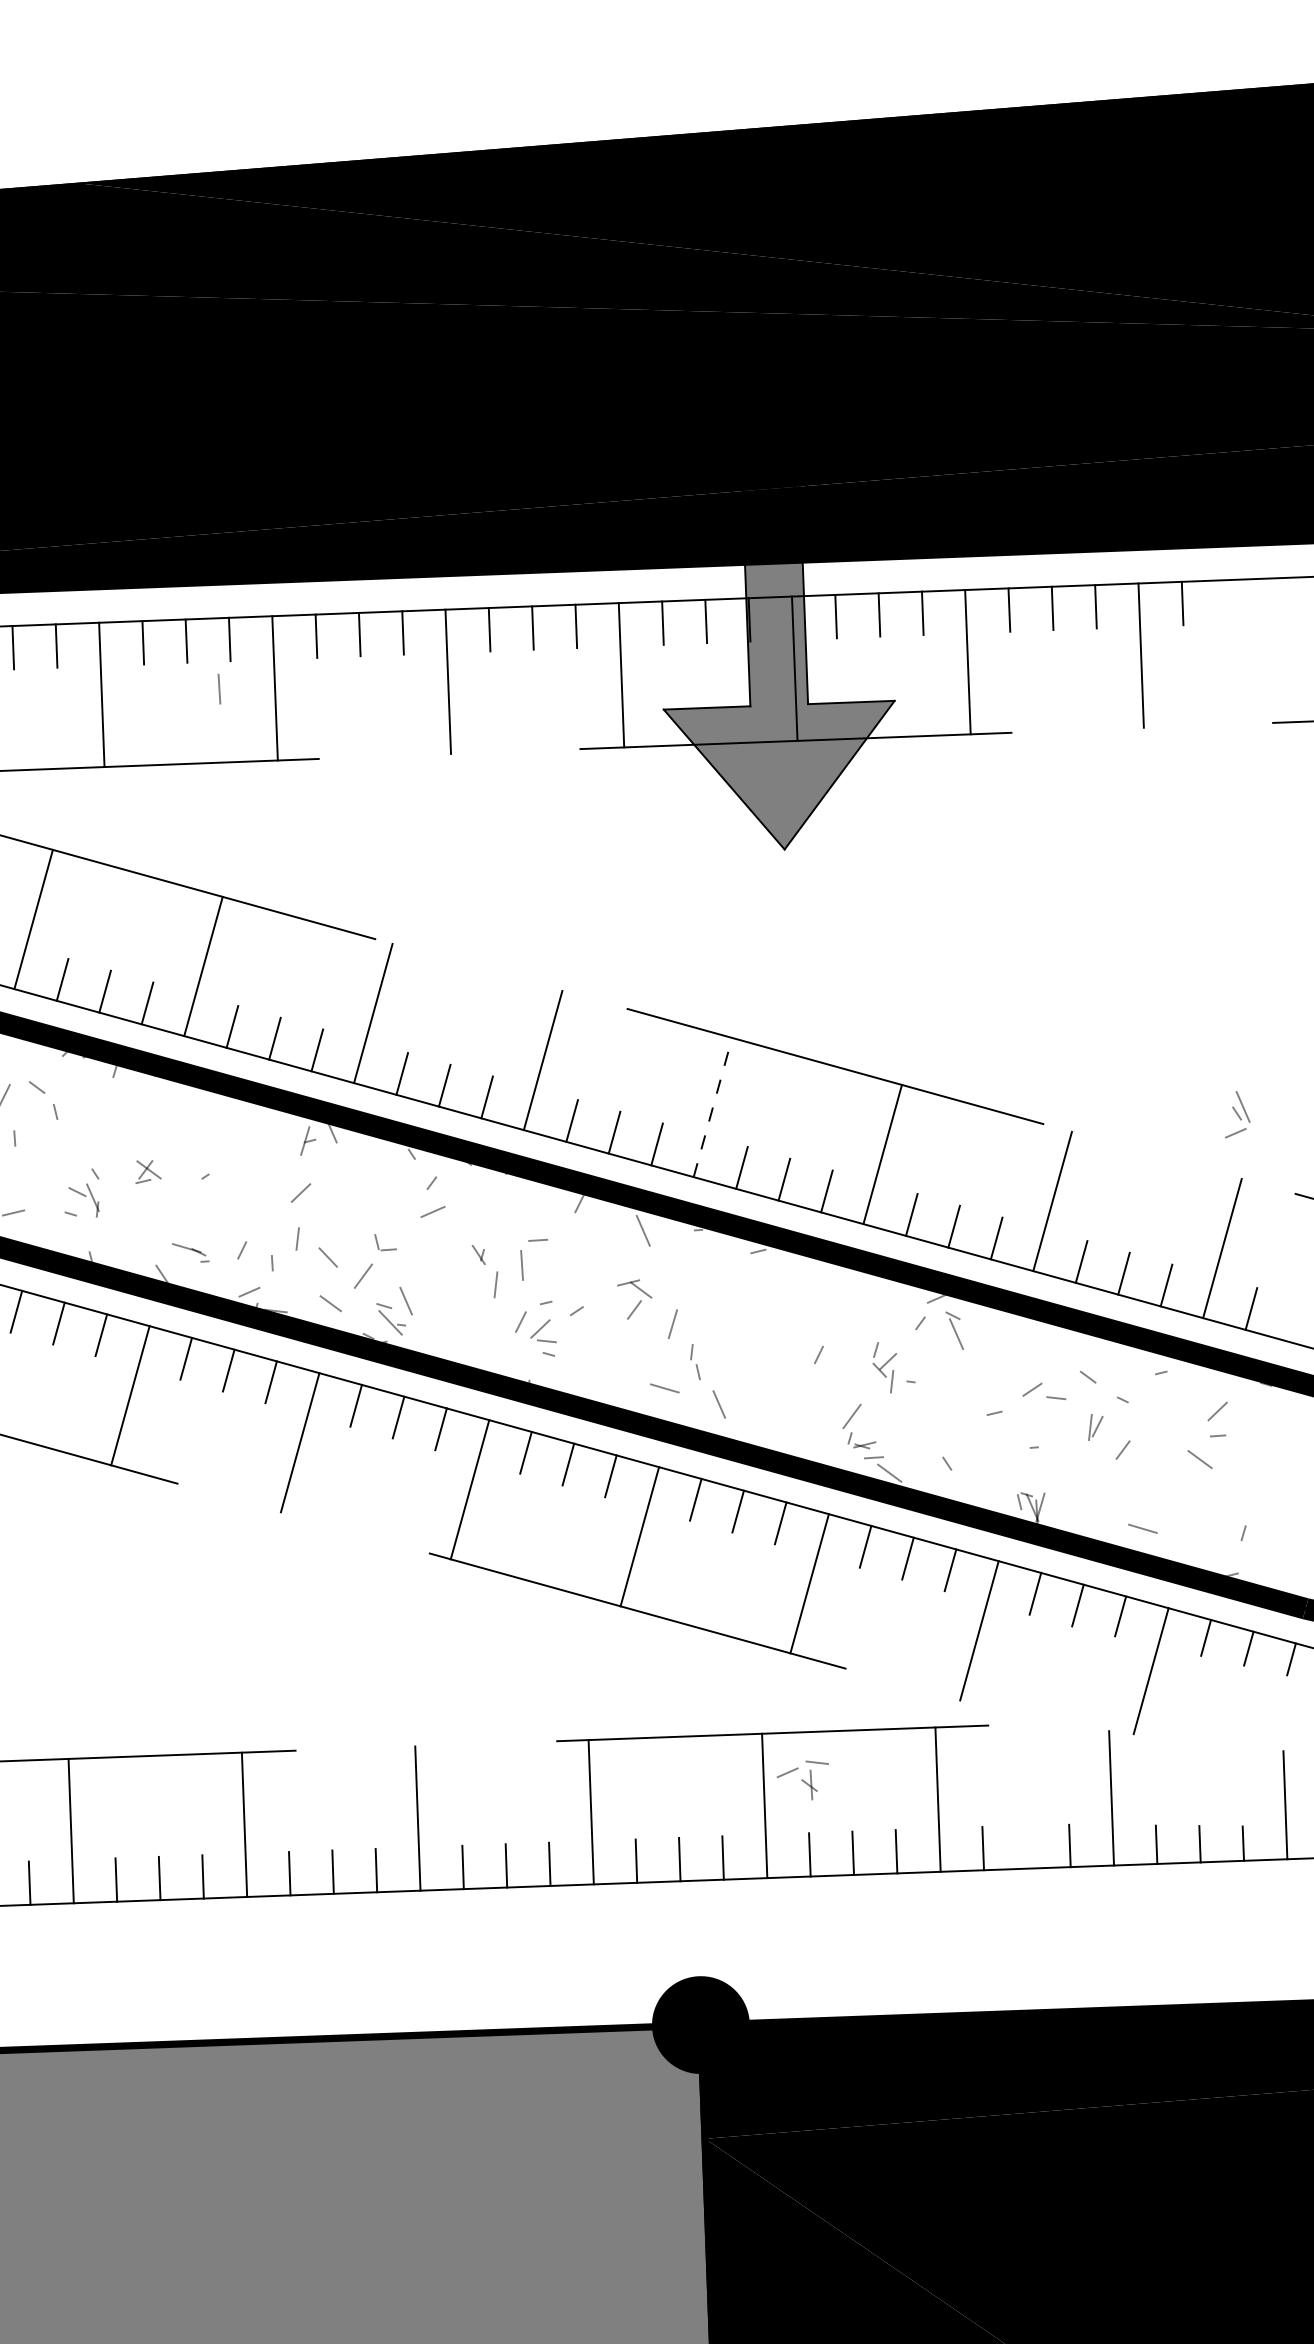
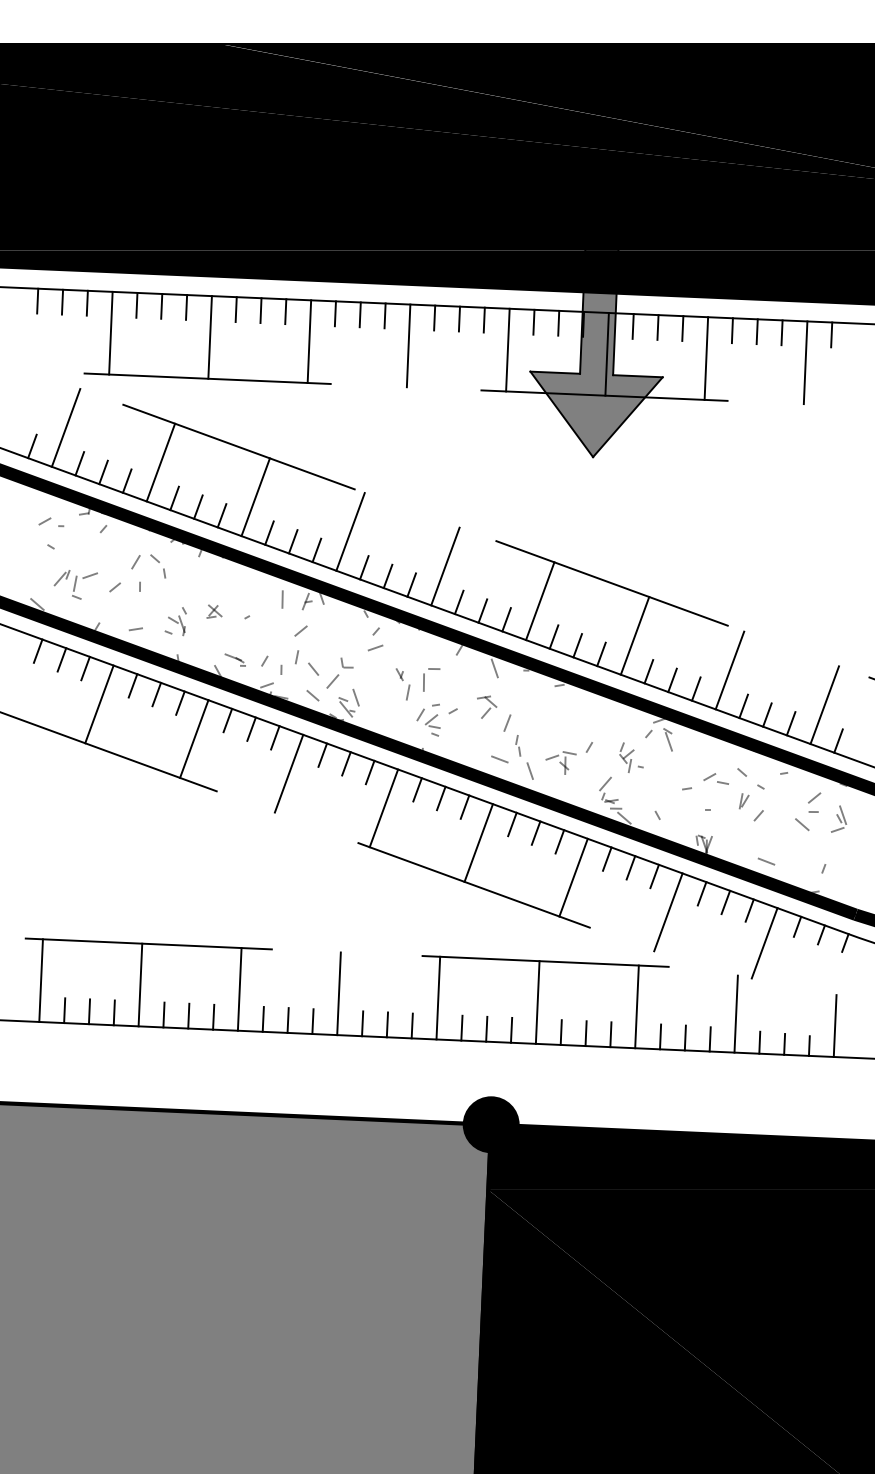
line: (219, 689) -> (282, 599), moved
line: (713, 1106) -> (540, 600), dashed -> solid
part: (1235, 1113) -> (838, 818), moved
part: (802, 1780) -> (560, 762), moved
line: (1024, 1846) -> (684, 1037), added

